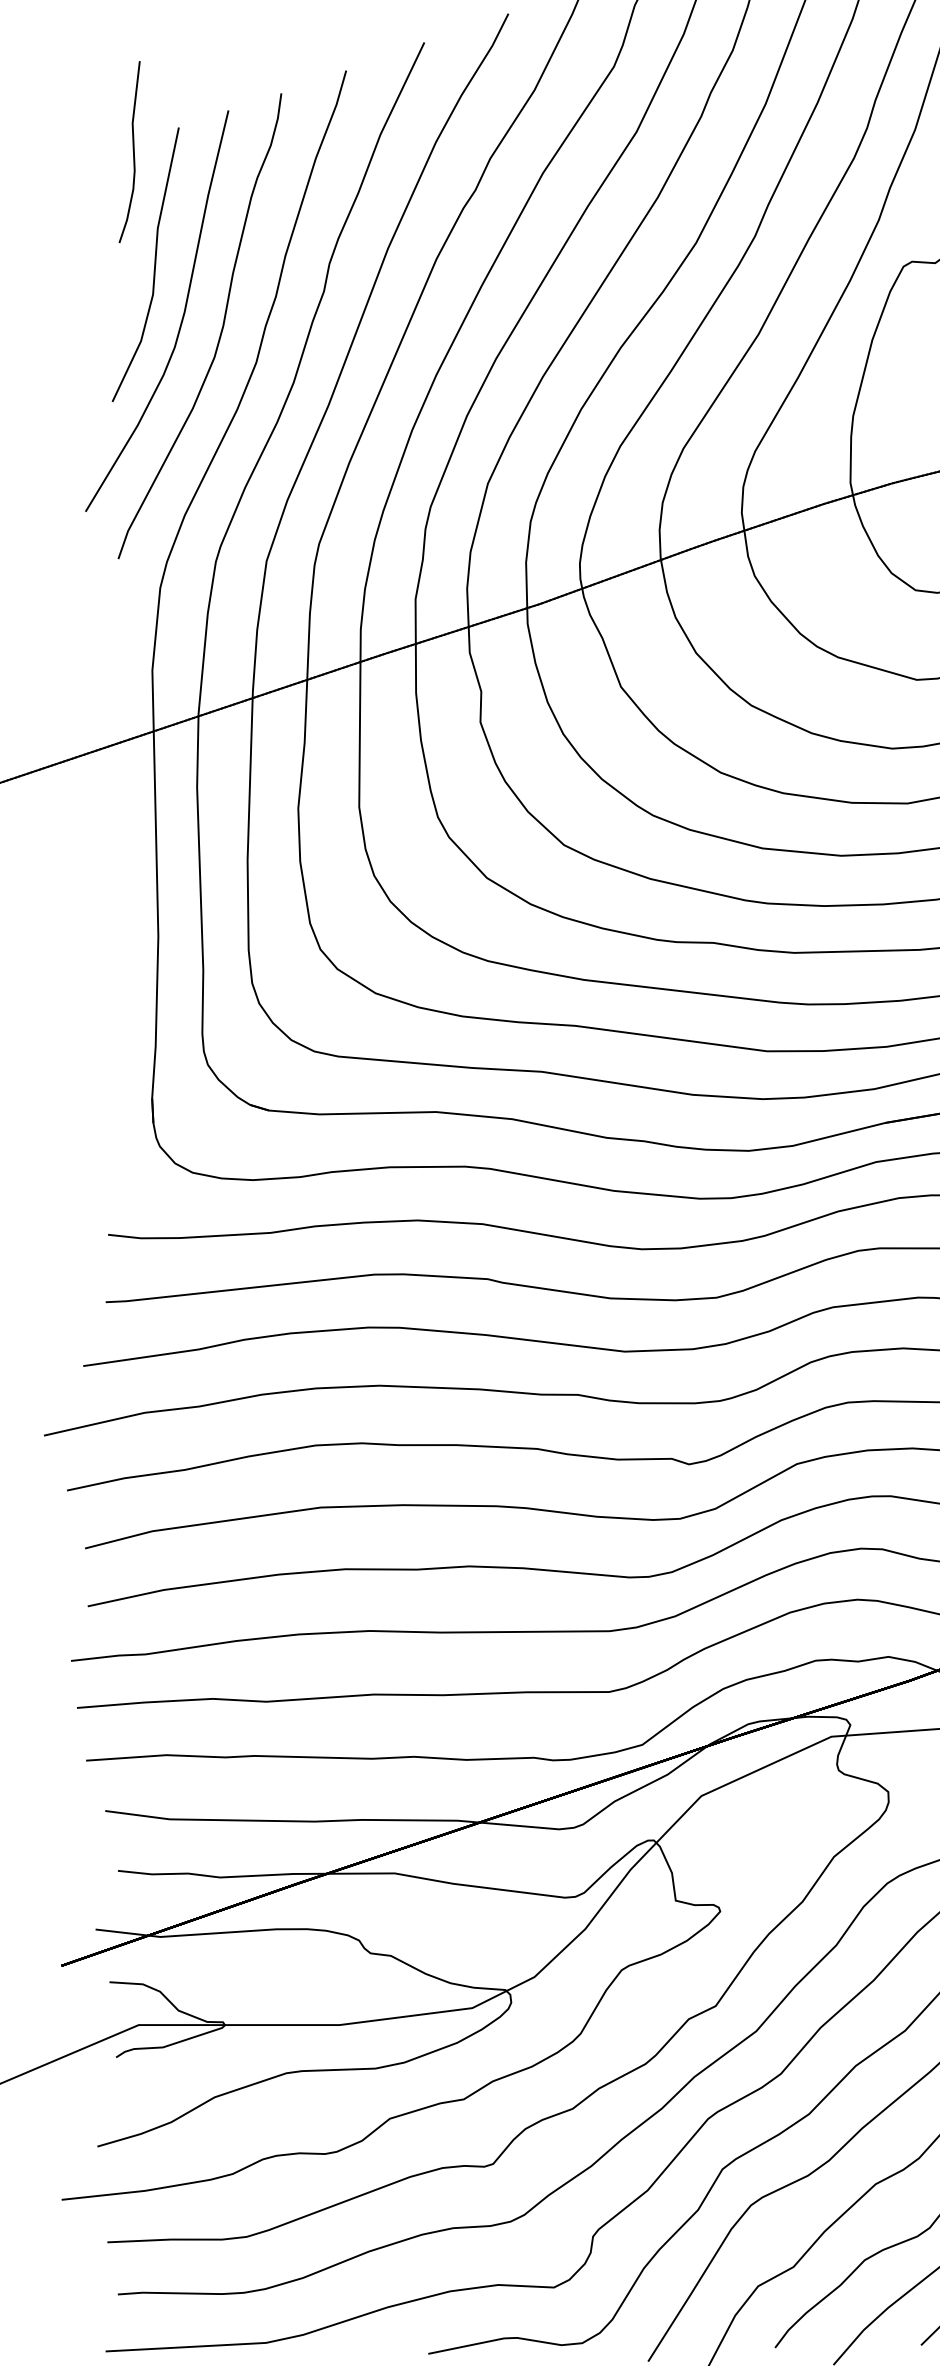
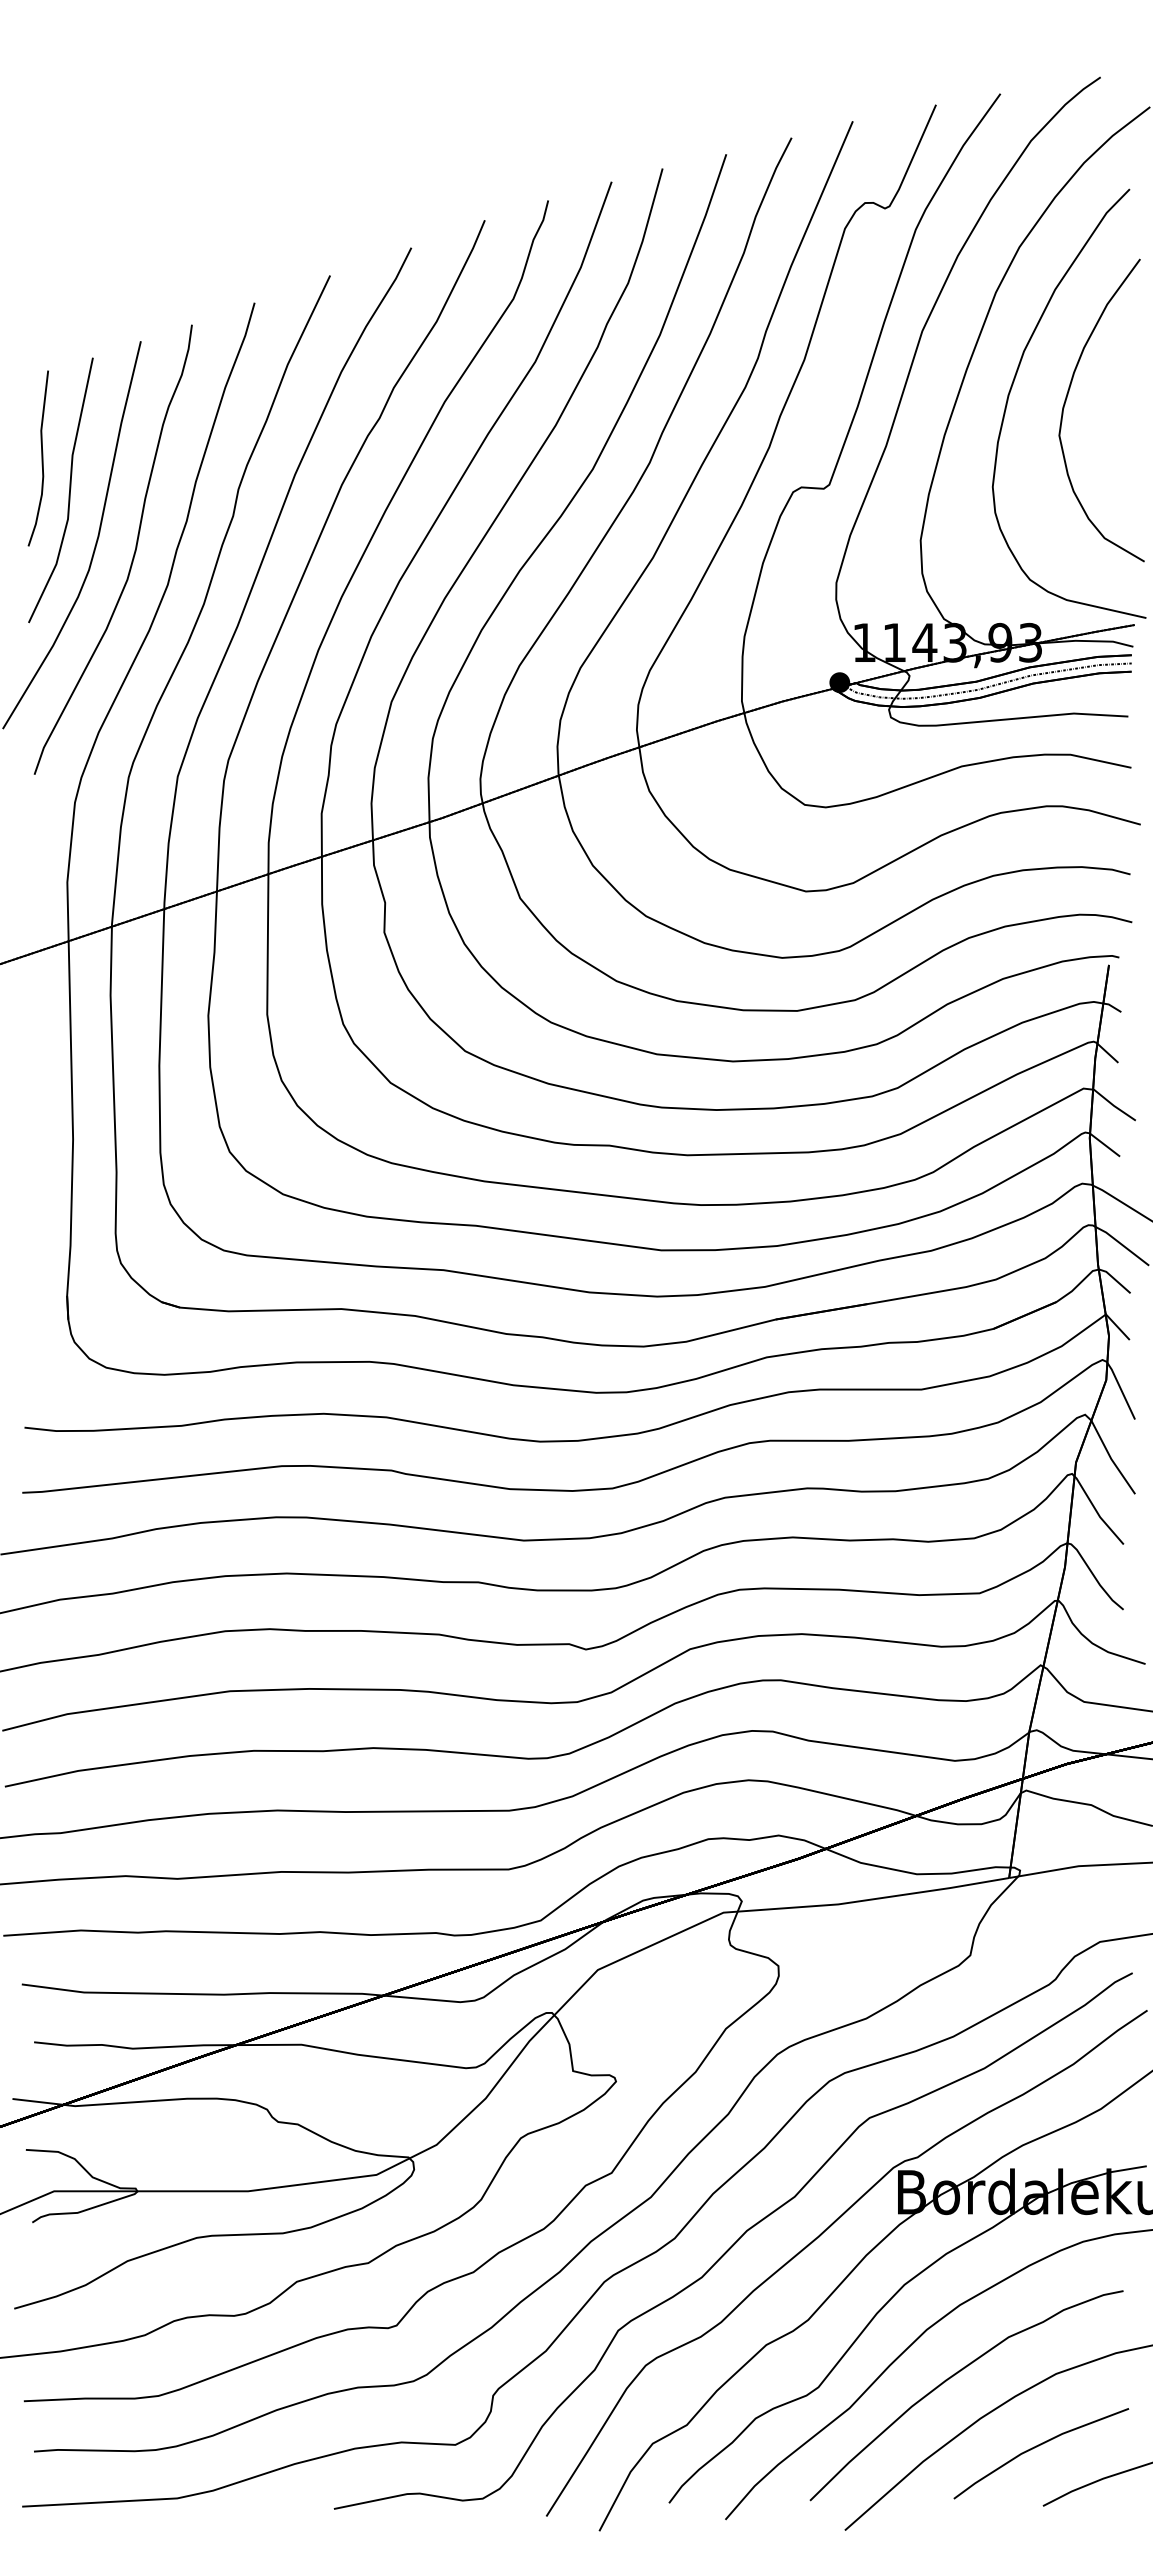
part: (128, 152) -> (37, 458), moved

